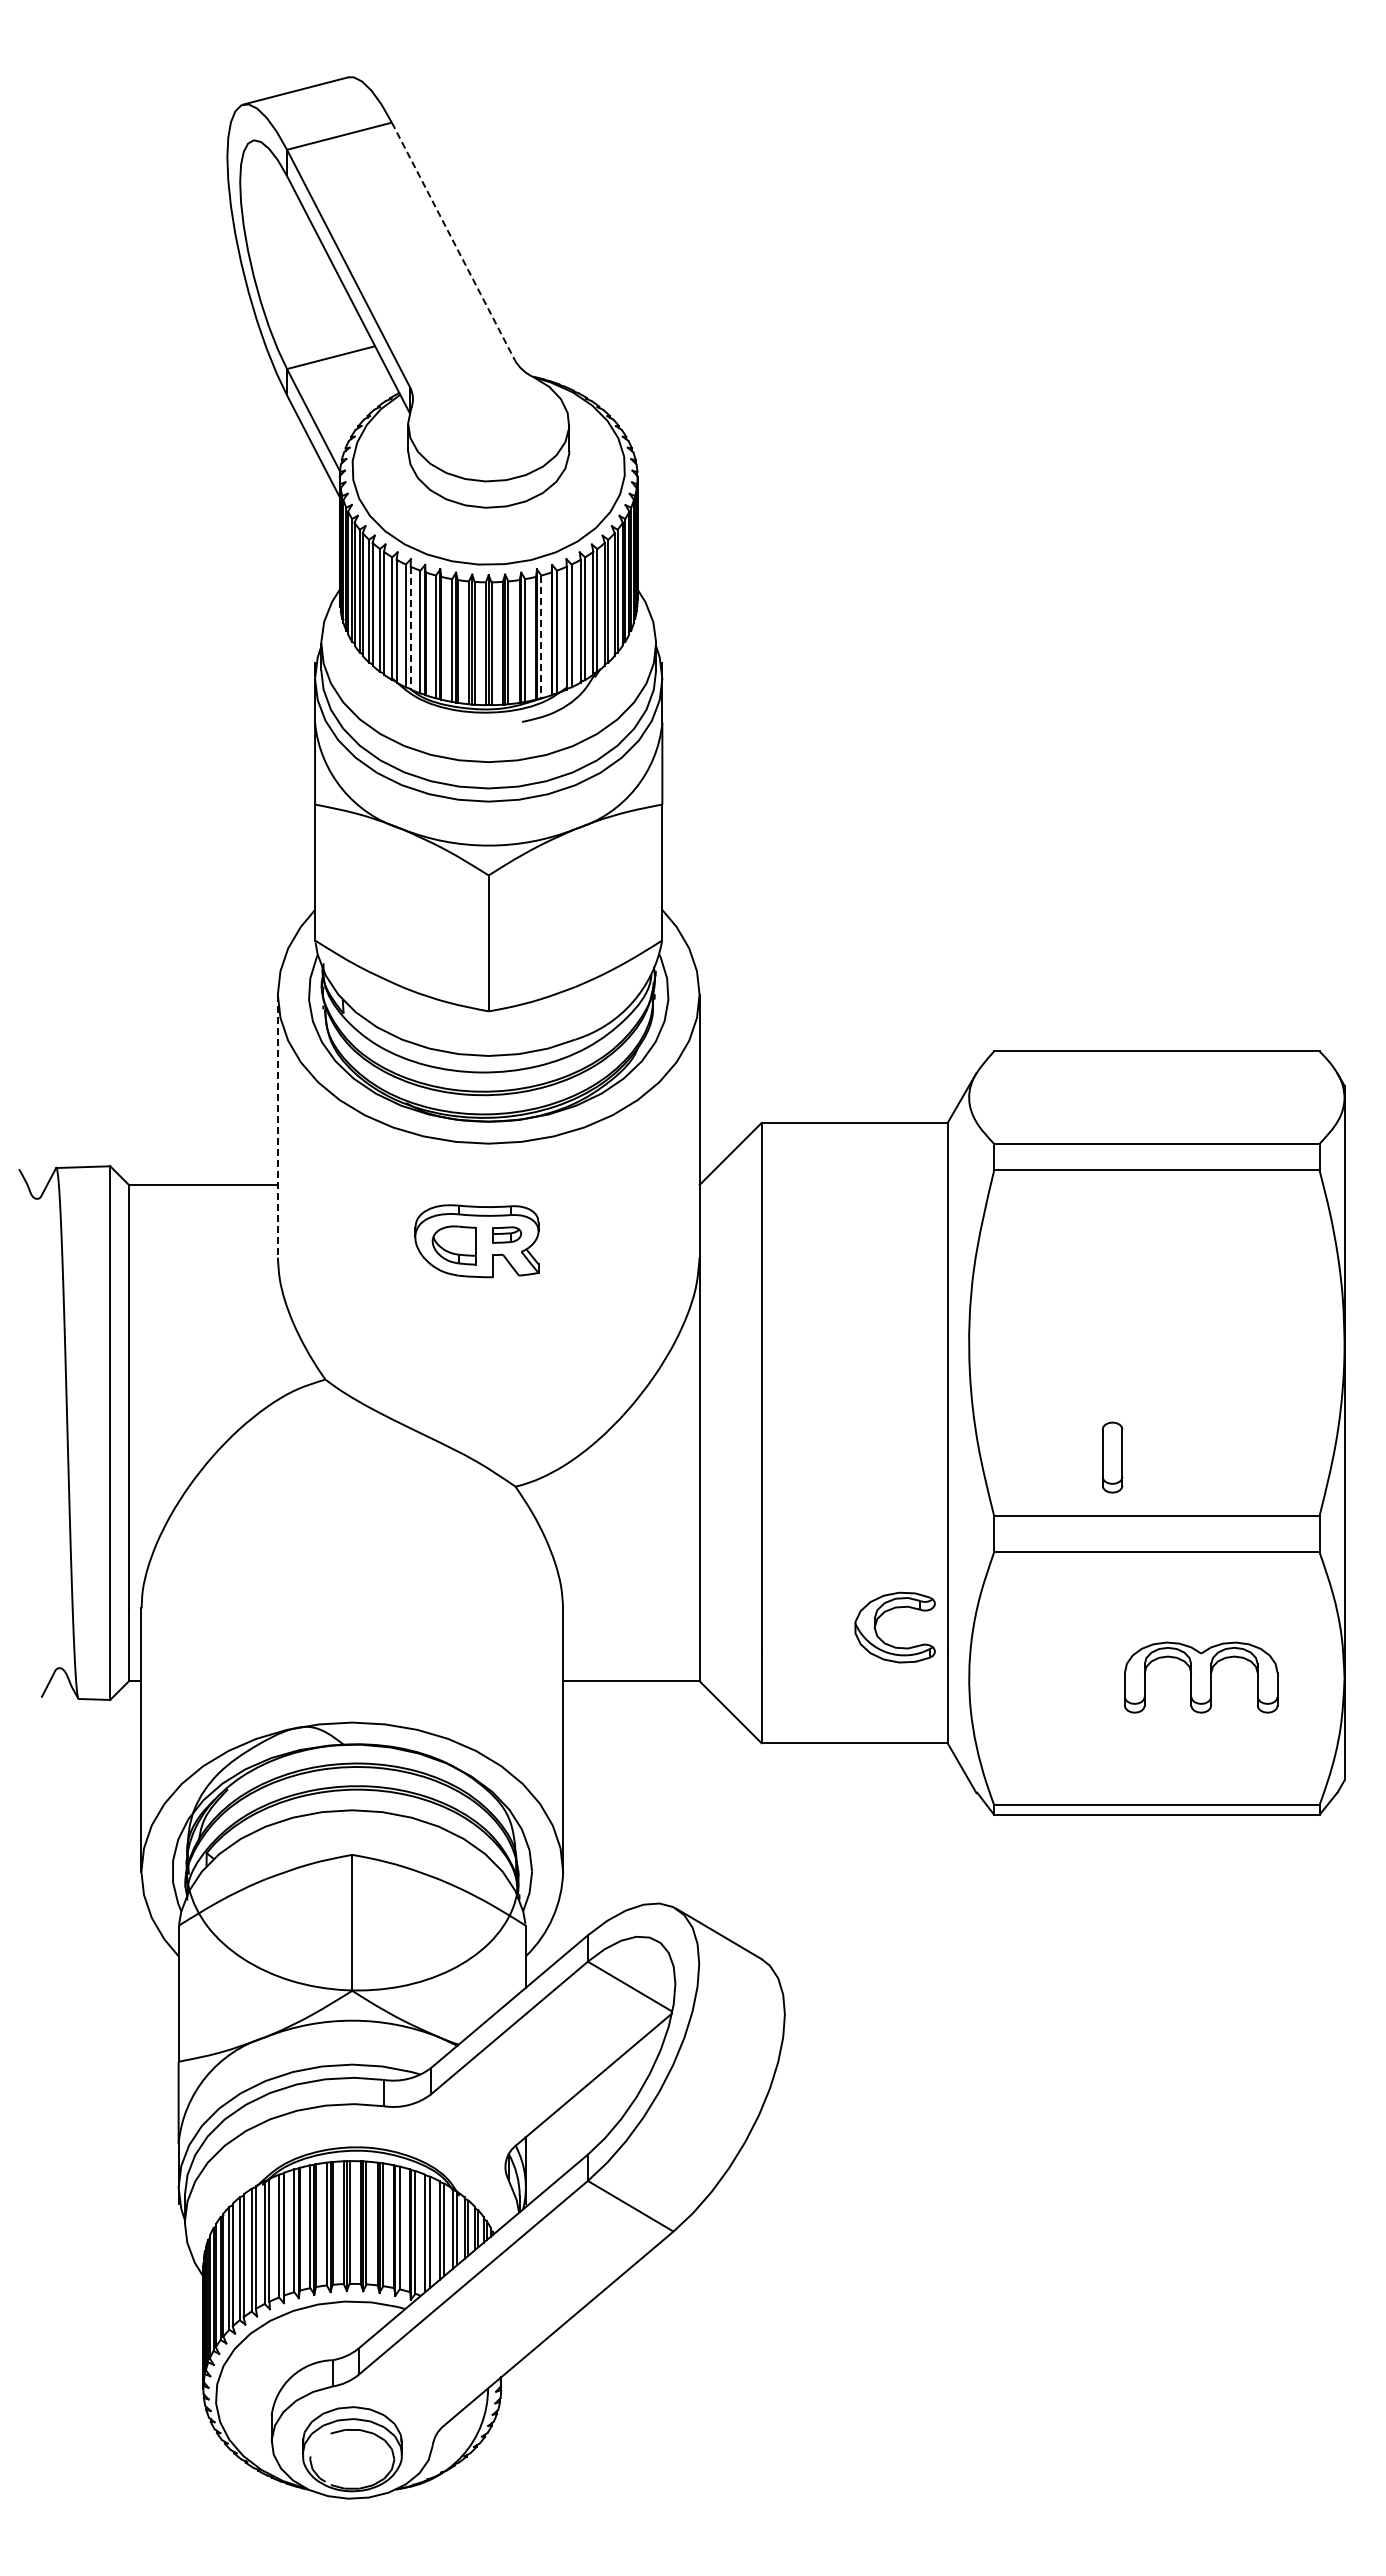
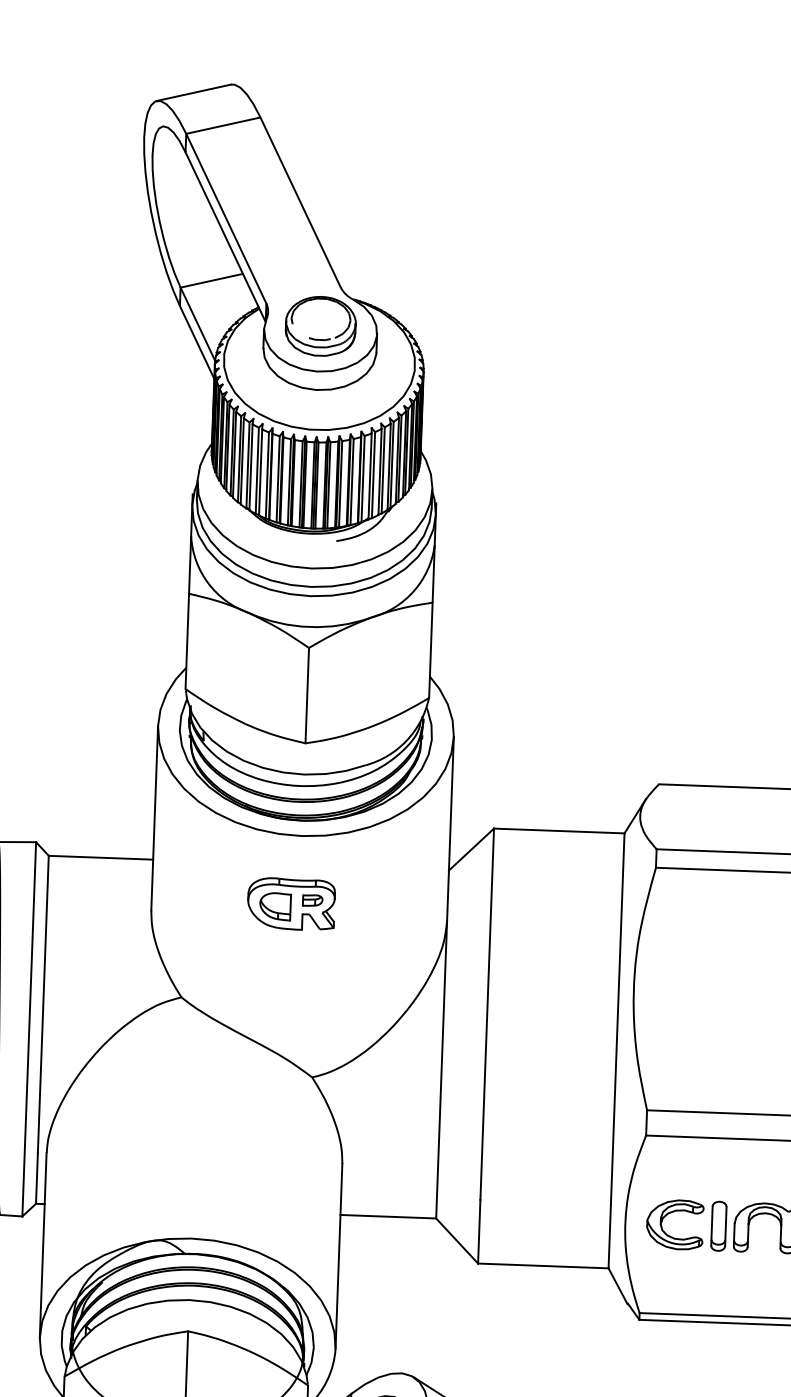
line: (453, 241) -> (300, 202), dashed -> solid
part: (488, 416) -> (320, 326), added
line: (410, 628) -> (260, 472), dashed -> solid
line: (541, 637) -> (352, 482), dashed -> solid
line: (277, 1126) -> (154, 818), dashed -> solid
part: (1112, 1457) -> (718, 1226), moved
part: (882, 1615) -> (666, 1215), moved

